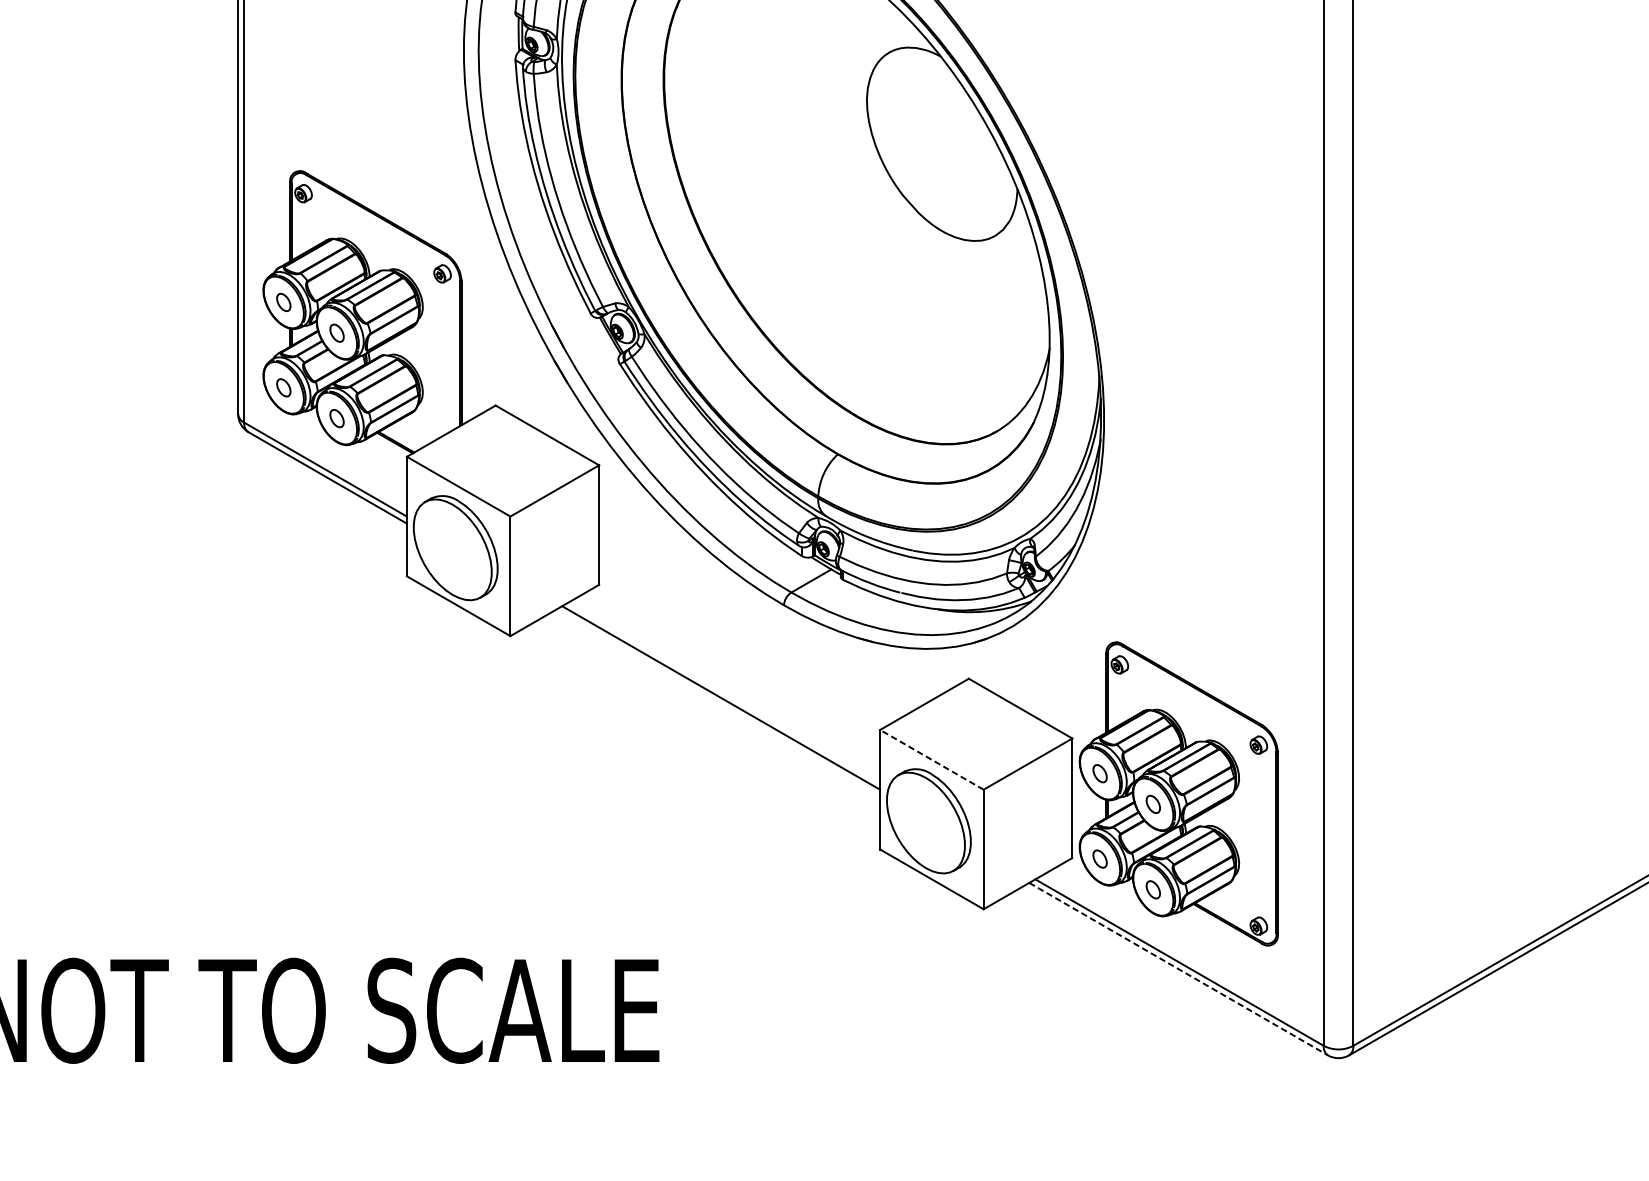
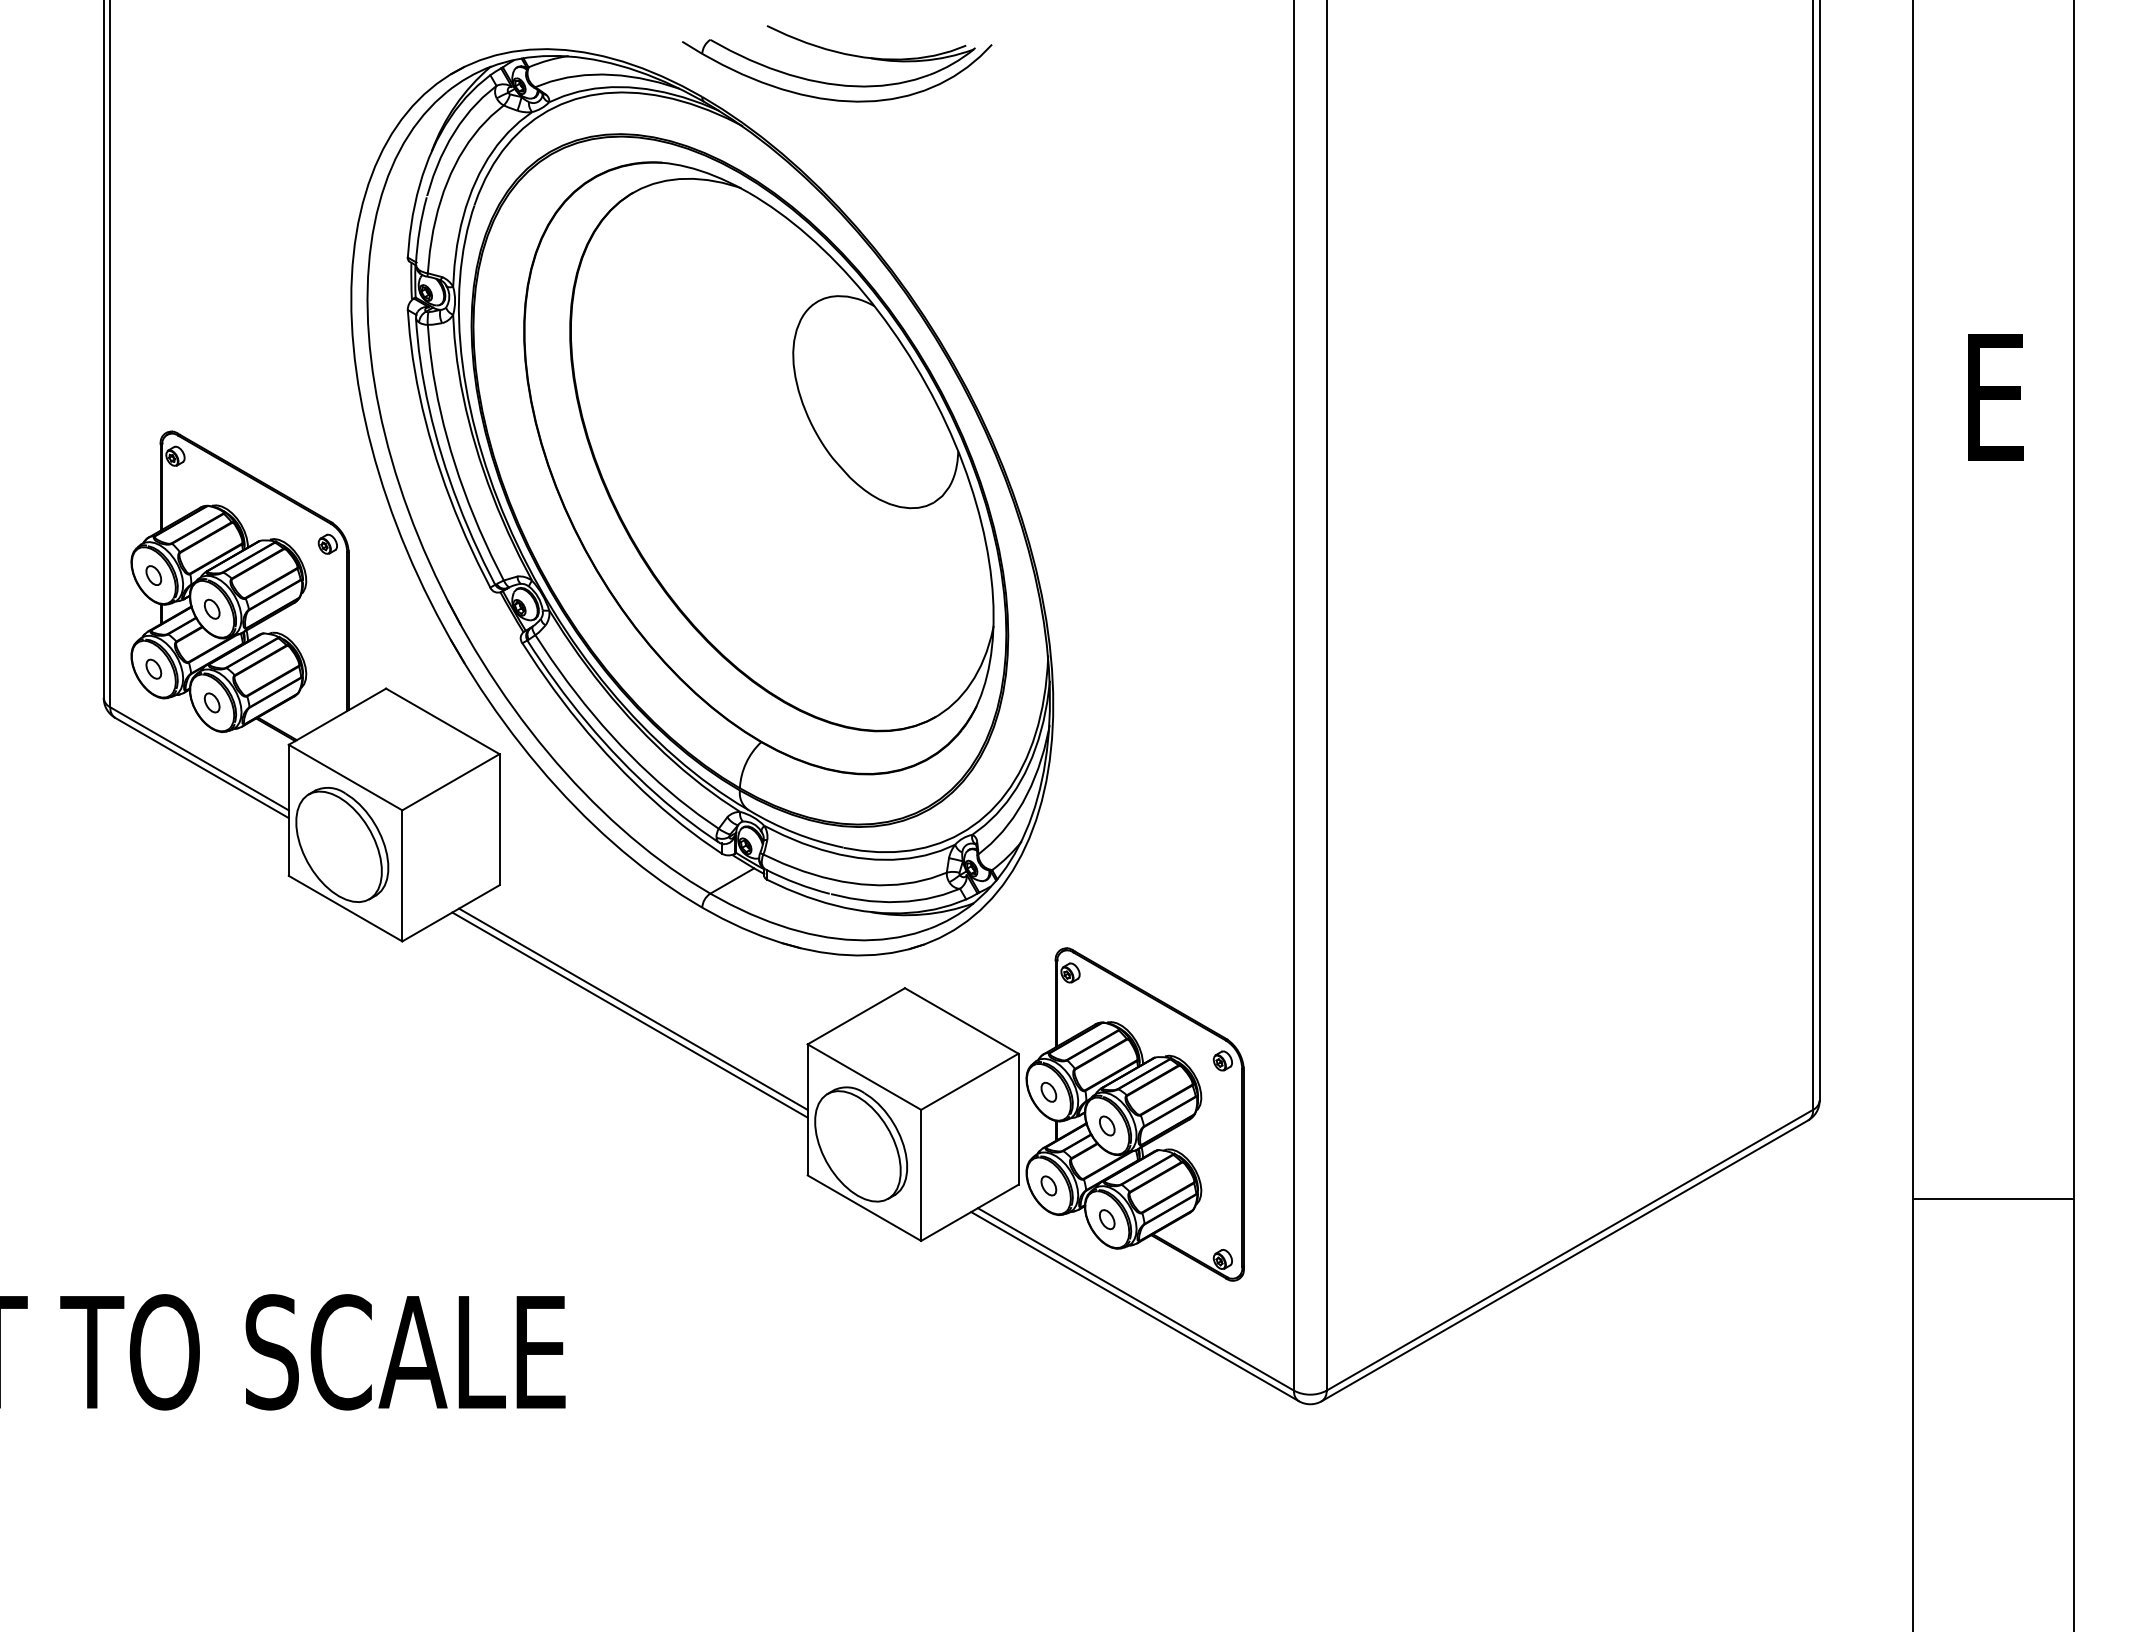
line: (717, 702) -> (629, 1014), added
line: (931, 760) -> (864, 1077), dashed -> solid
line: (1179, 969) -> (1135, 1306), dashed -> solid

